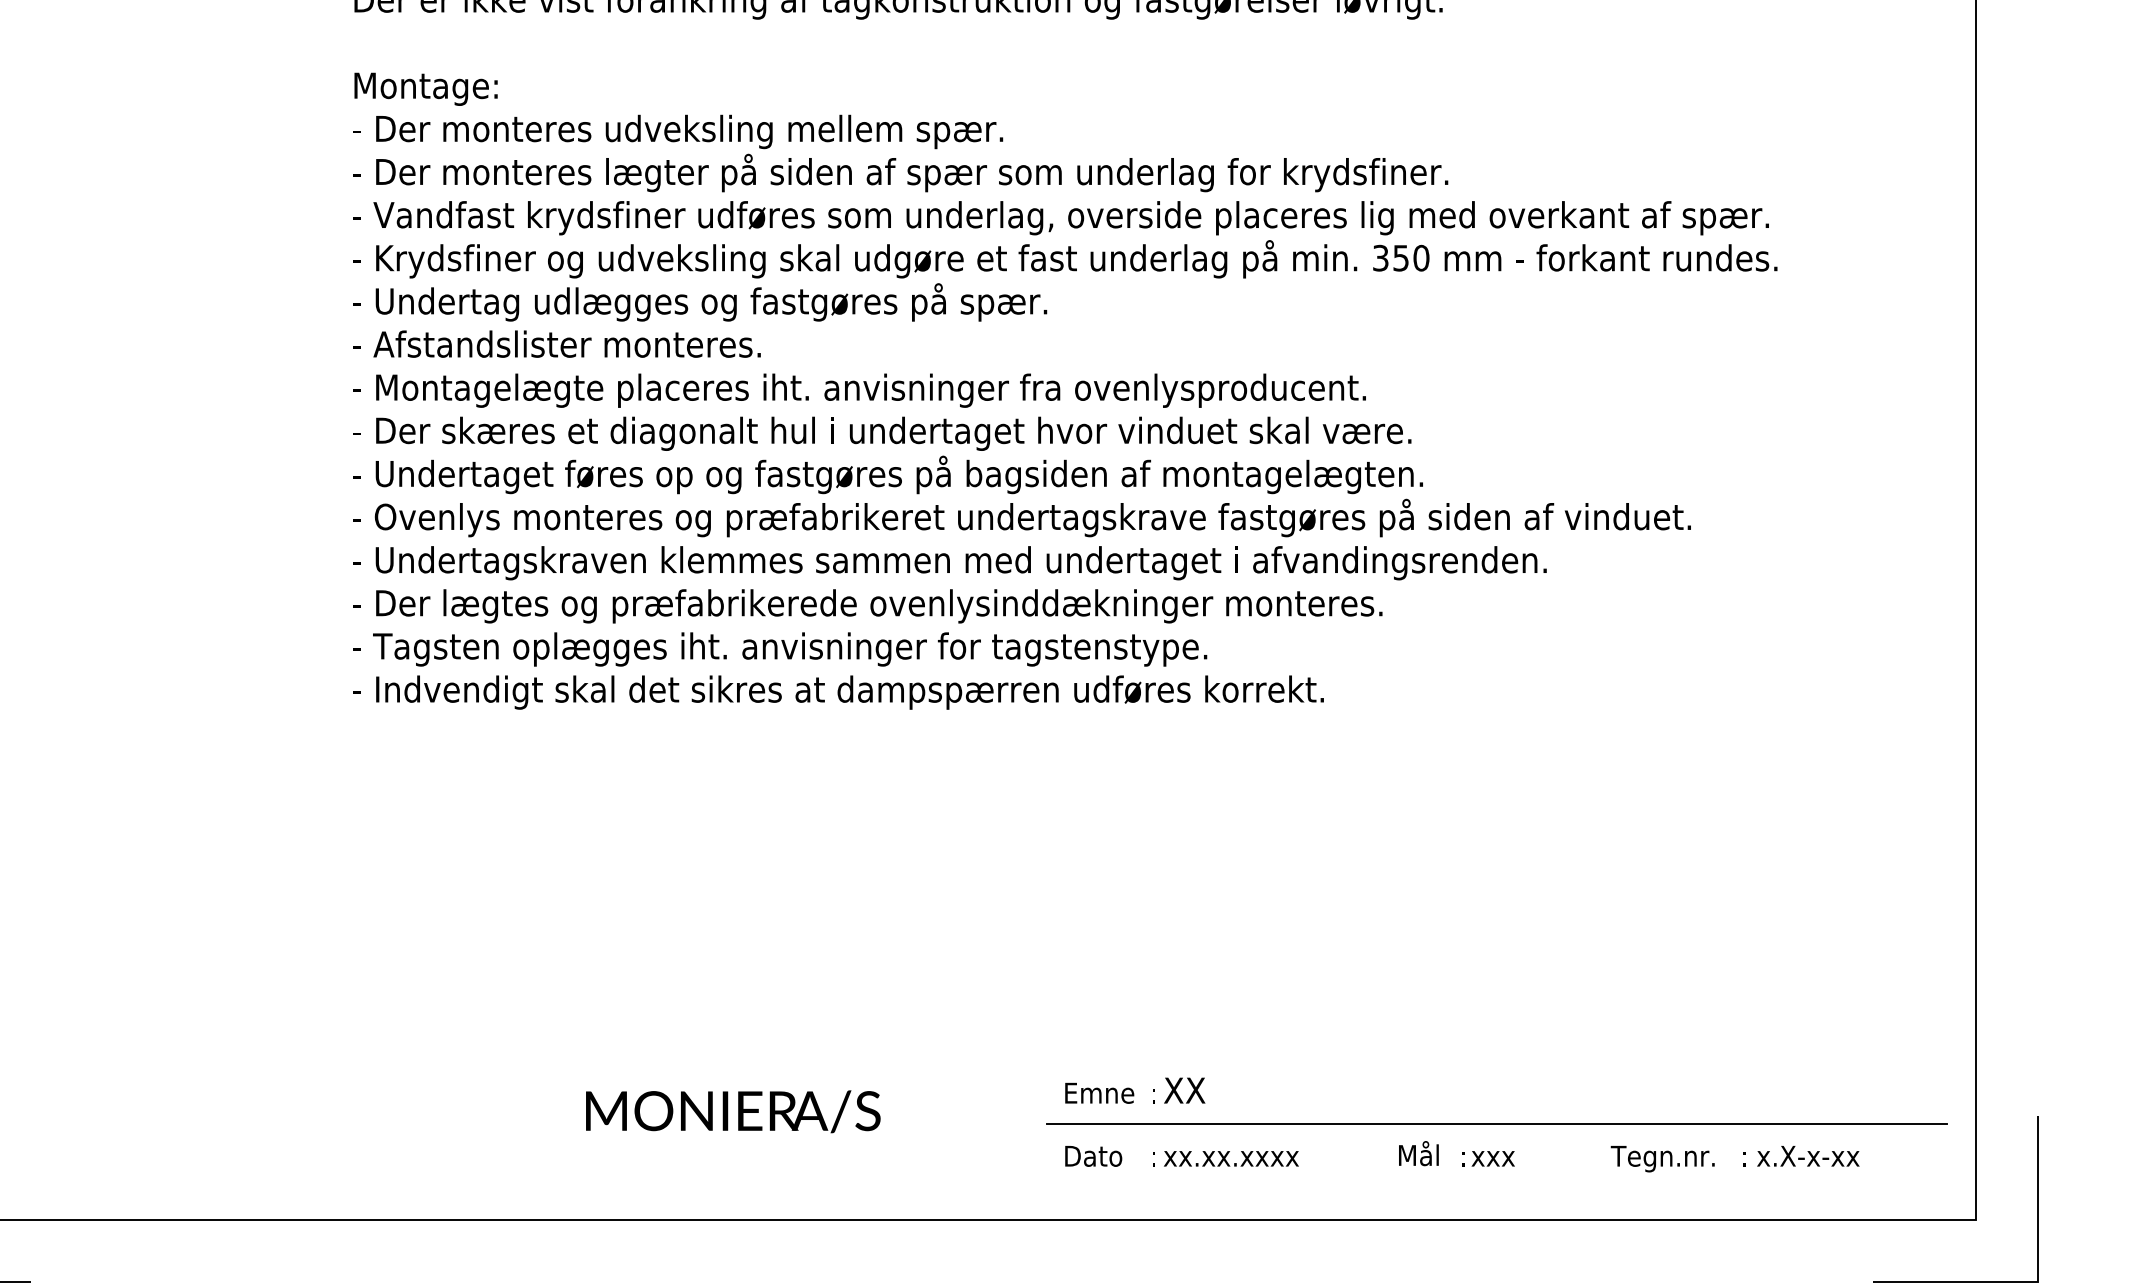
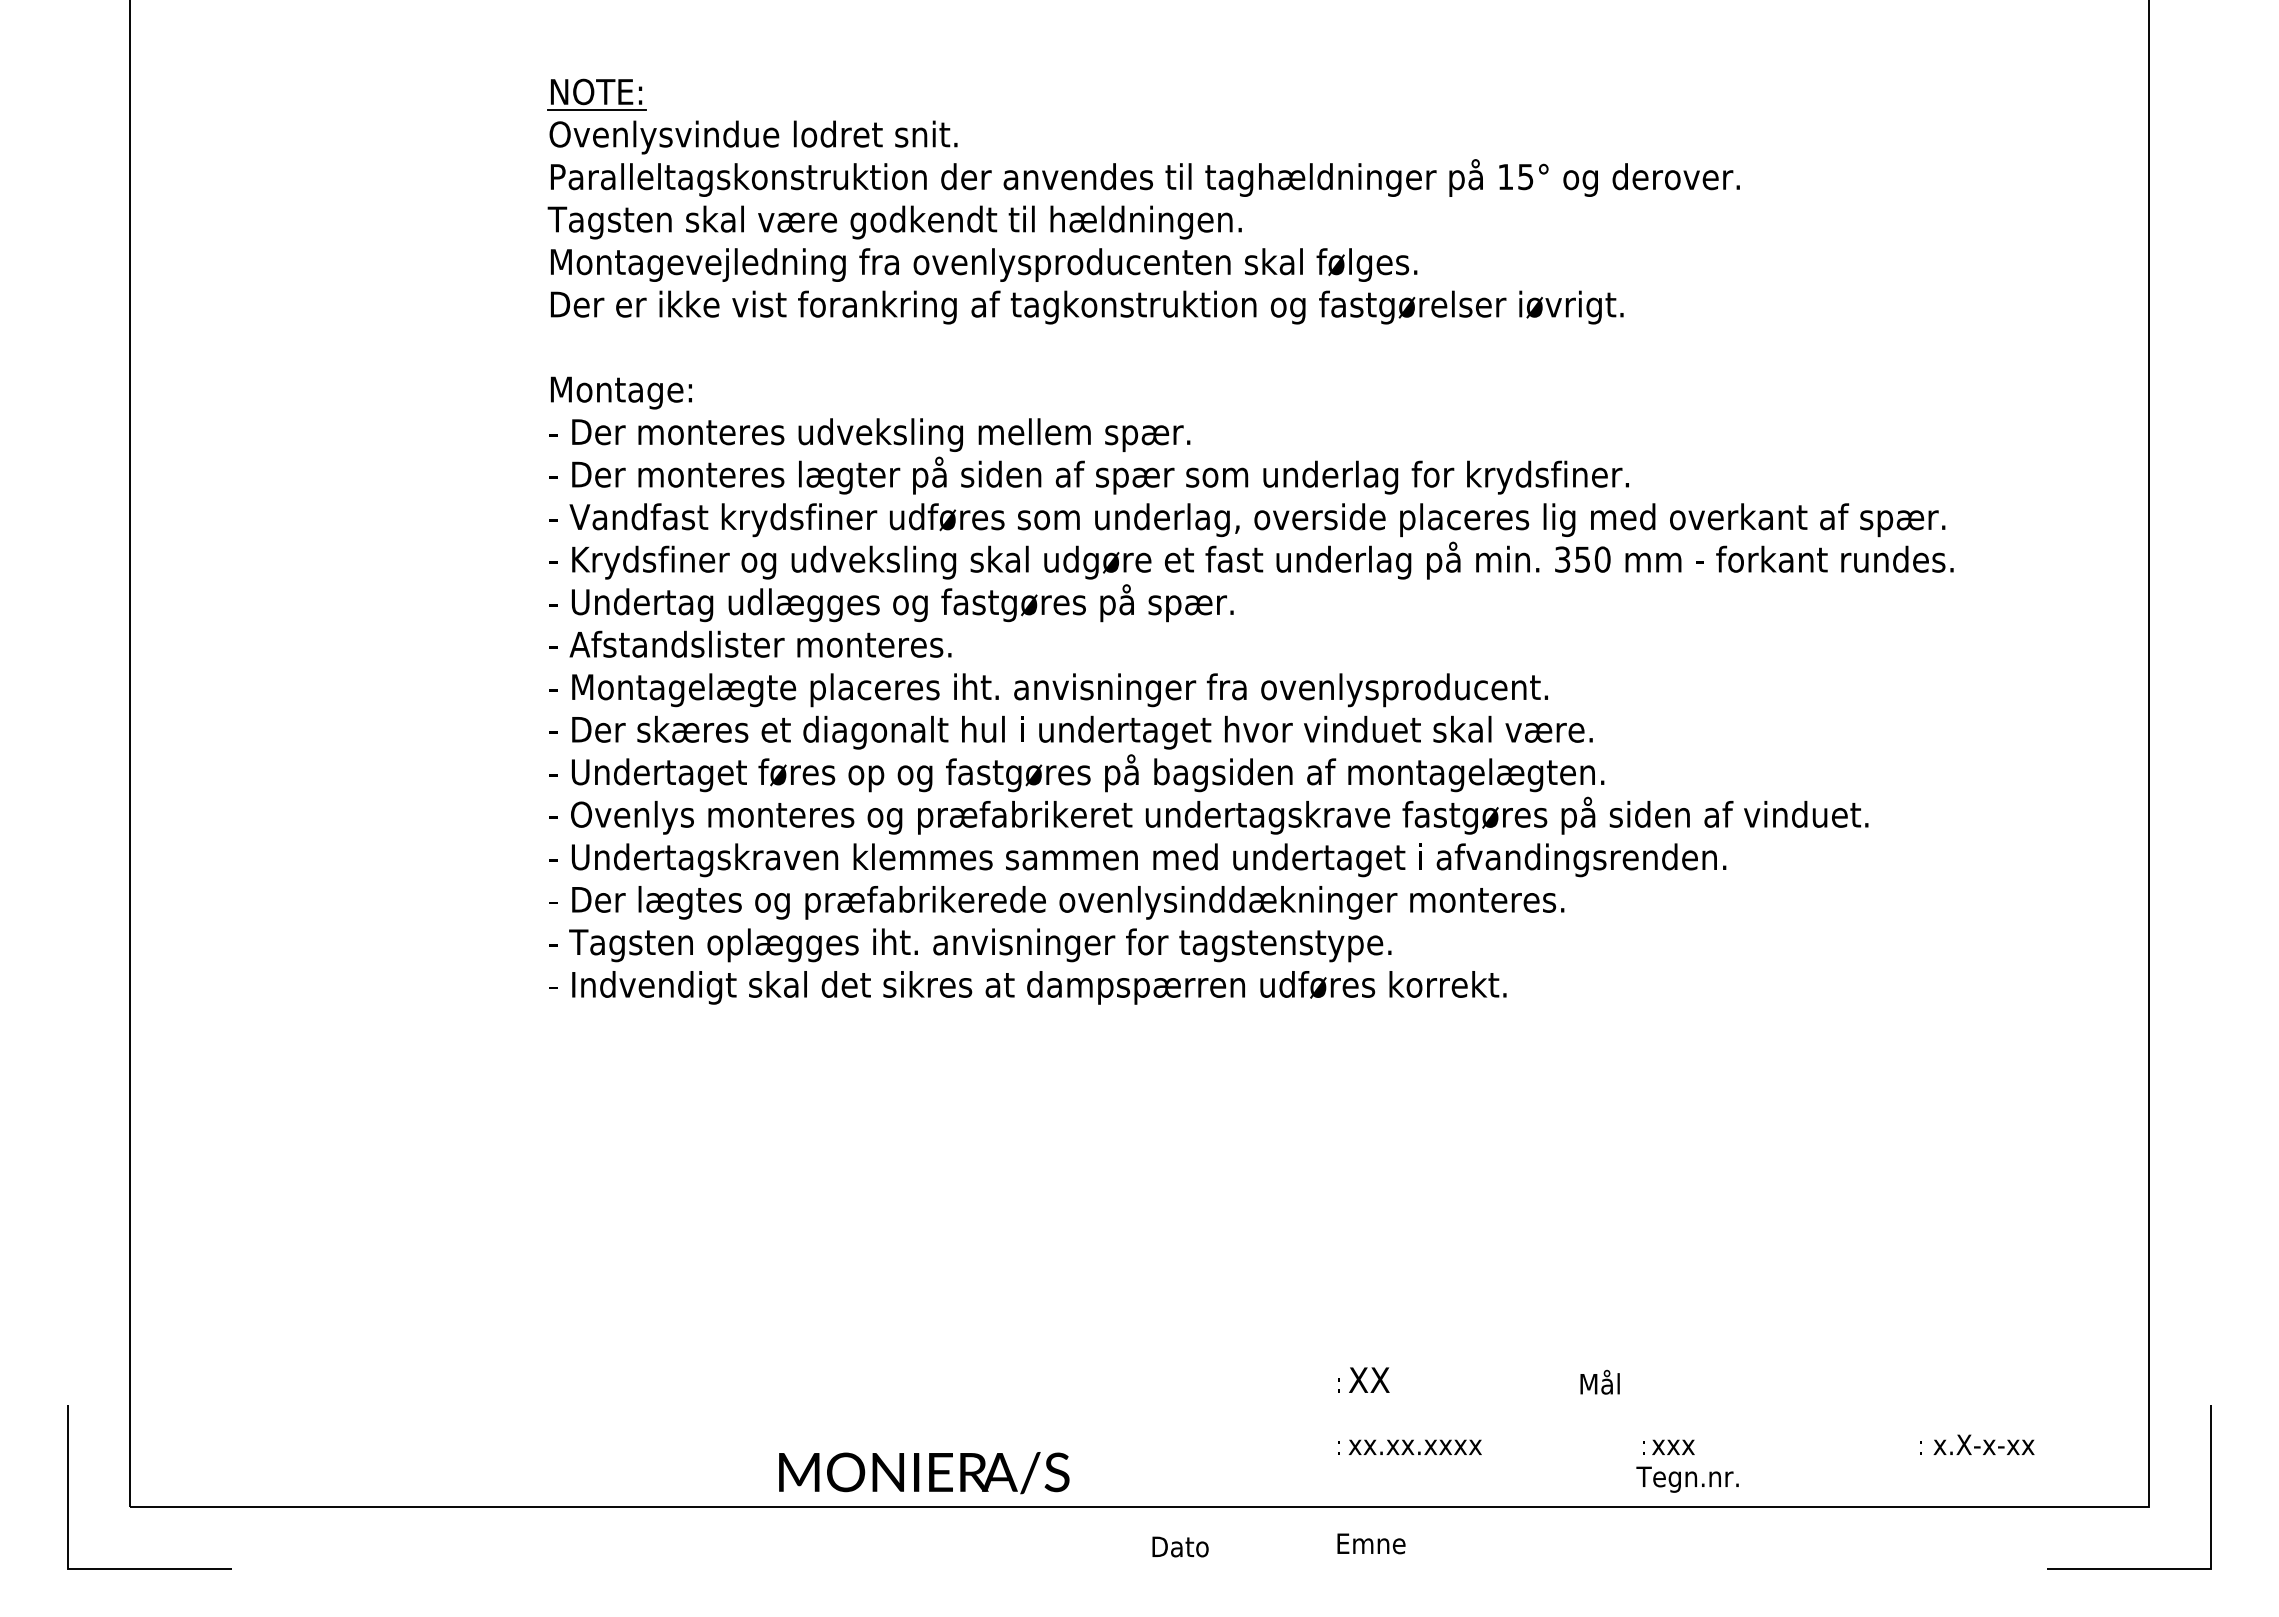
text: (1099, 1092) -> (1371, 1543), moved
text: (733, 1112) -> (924, 1473), moved
line: (1497, 1124) -> (1677, 1413), removed
text: (1418, 1152) -> (1599, 1381), moved
text: (1093, 1155) -> (1180, 1546), moved
text: (1662, 1158) -> (1687, 1479), moved

